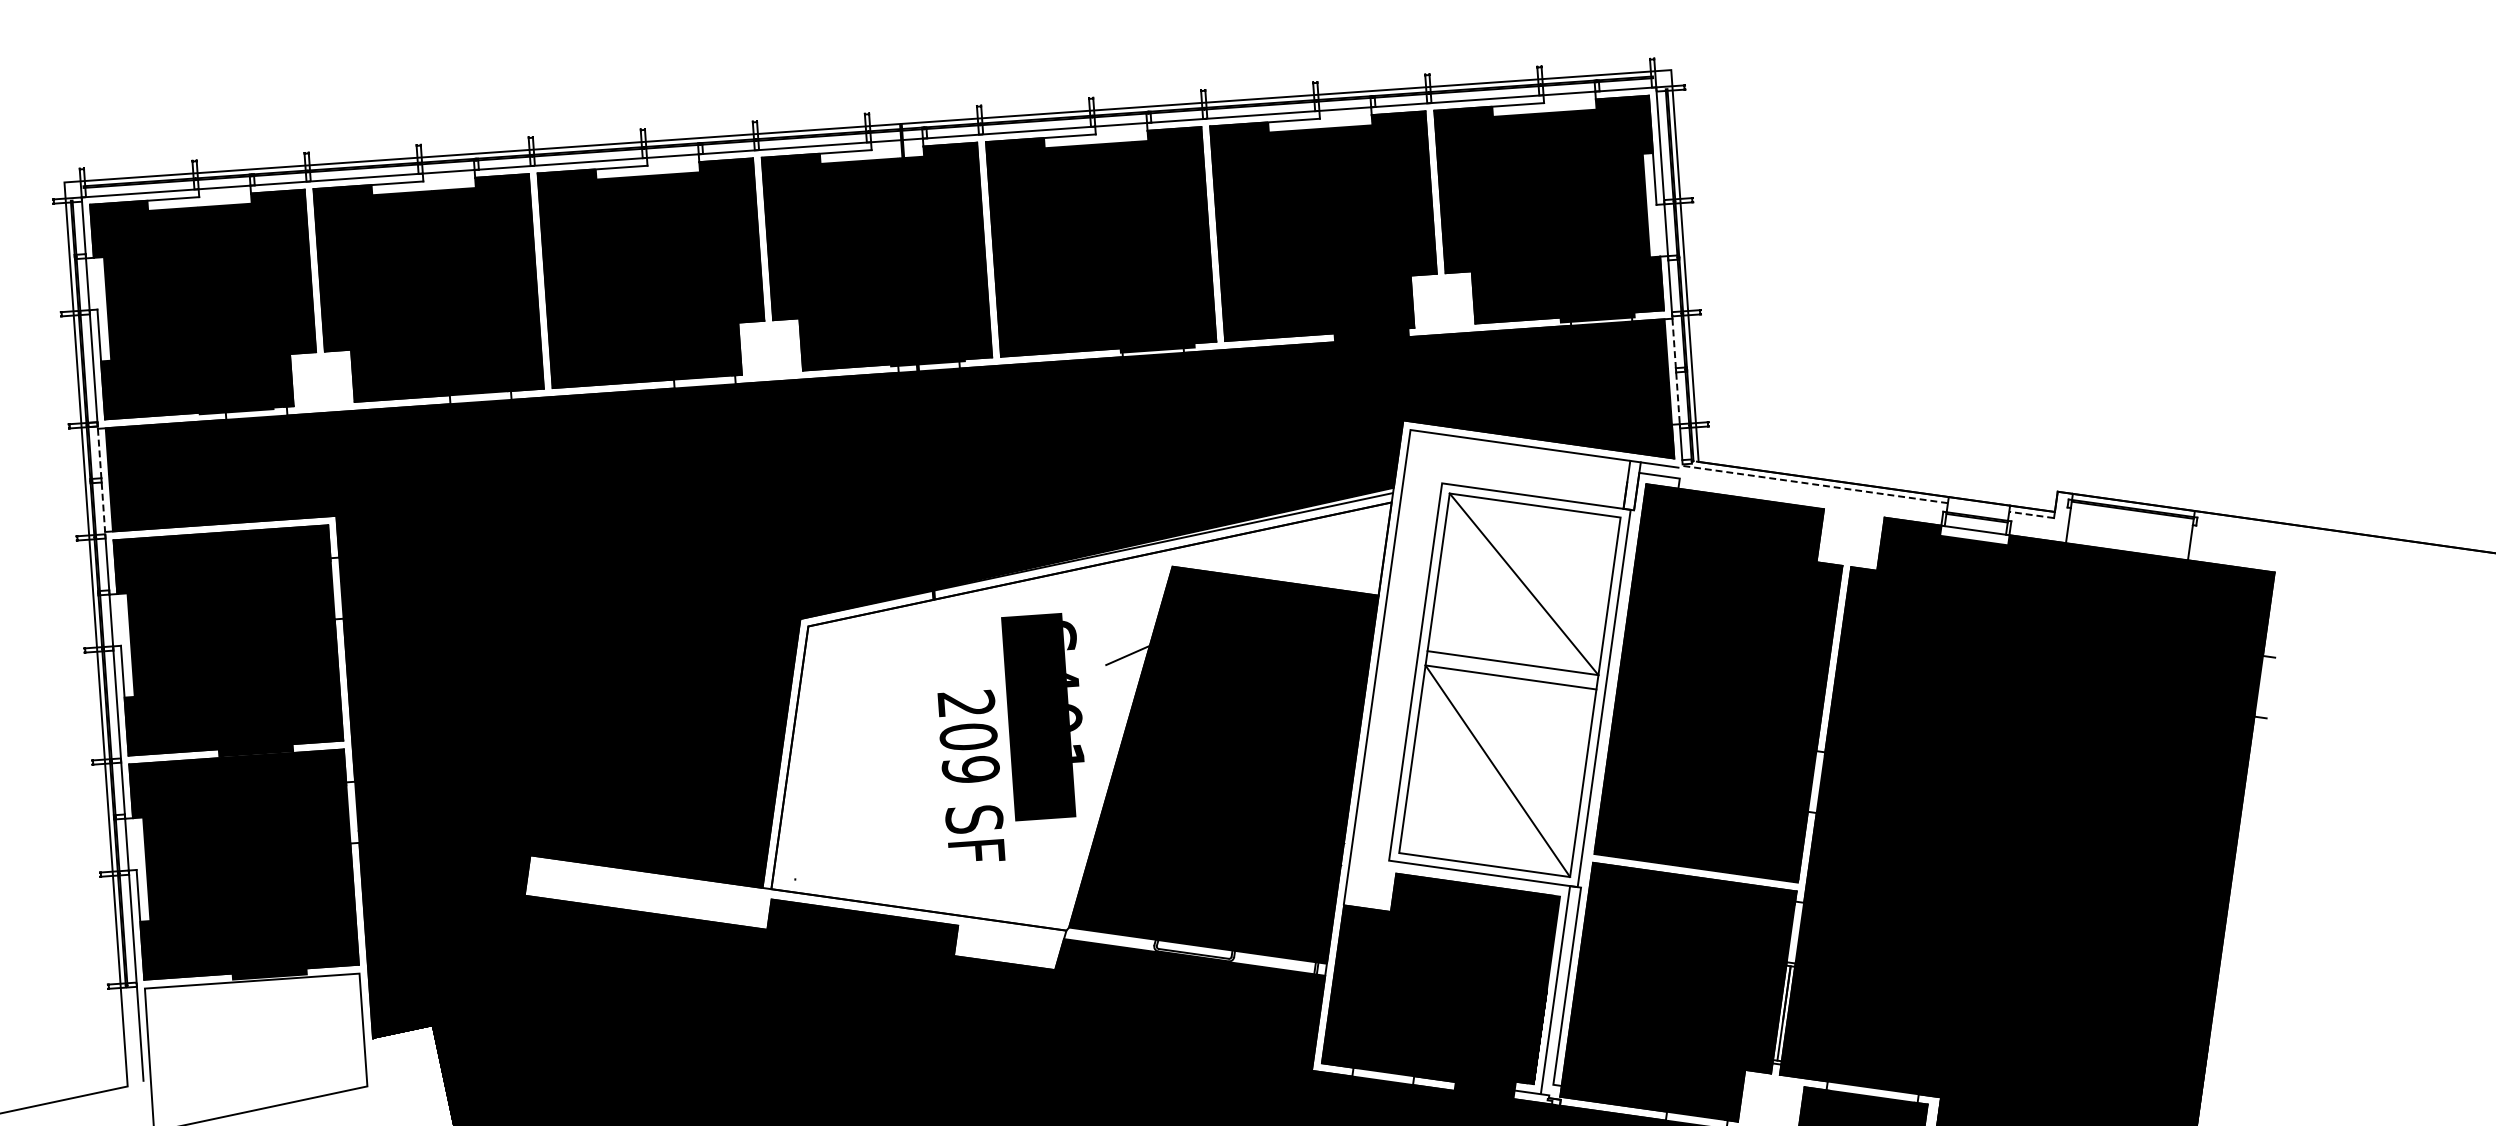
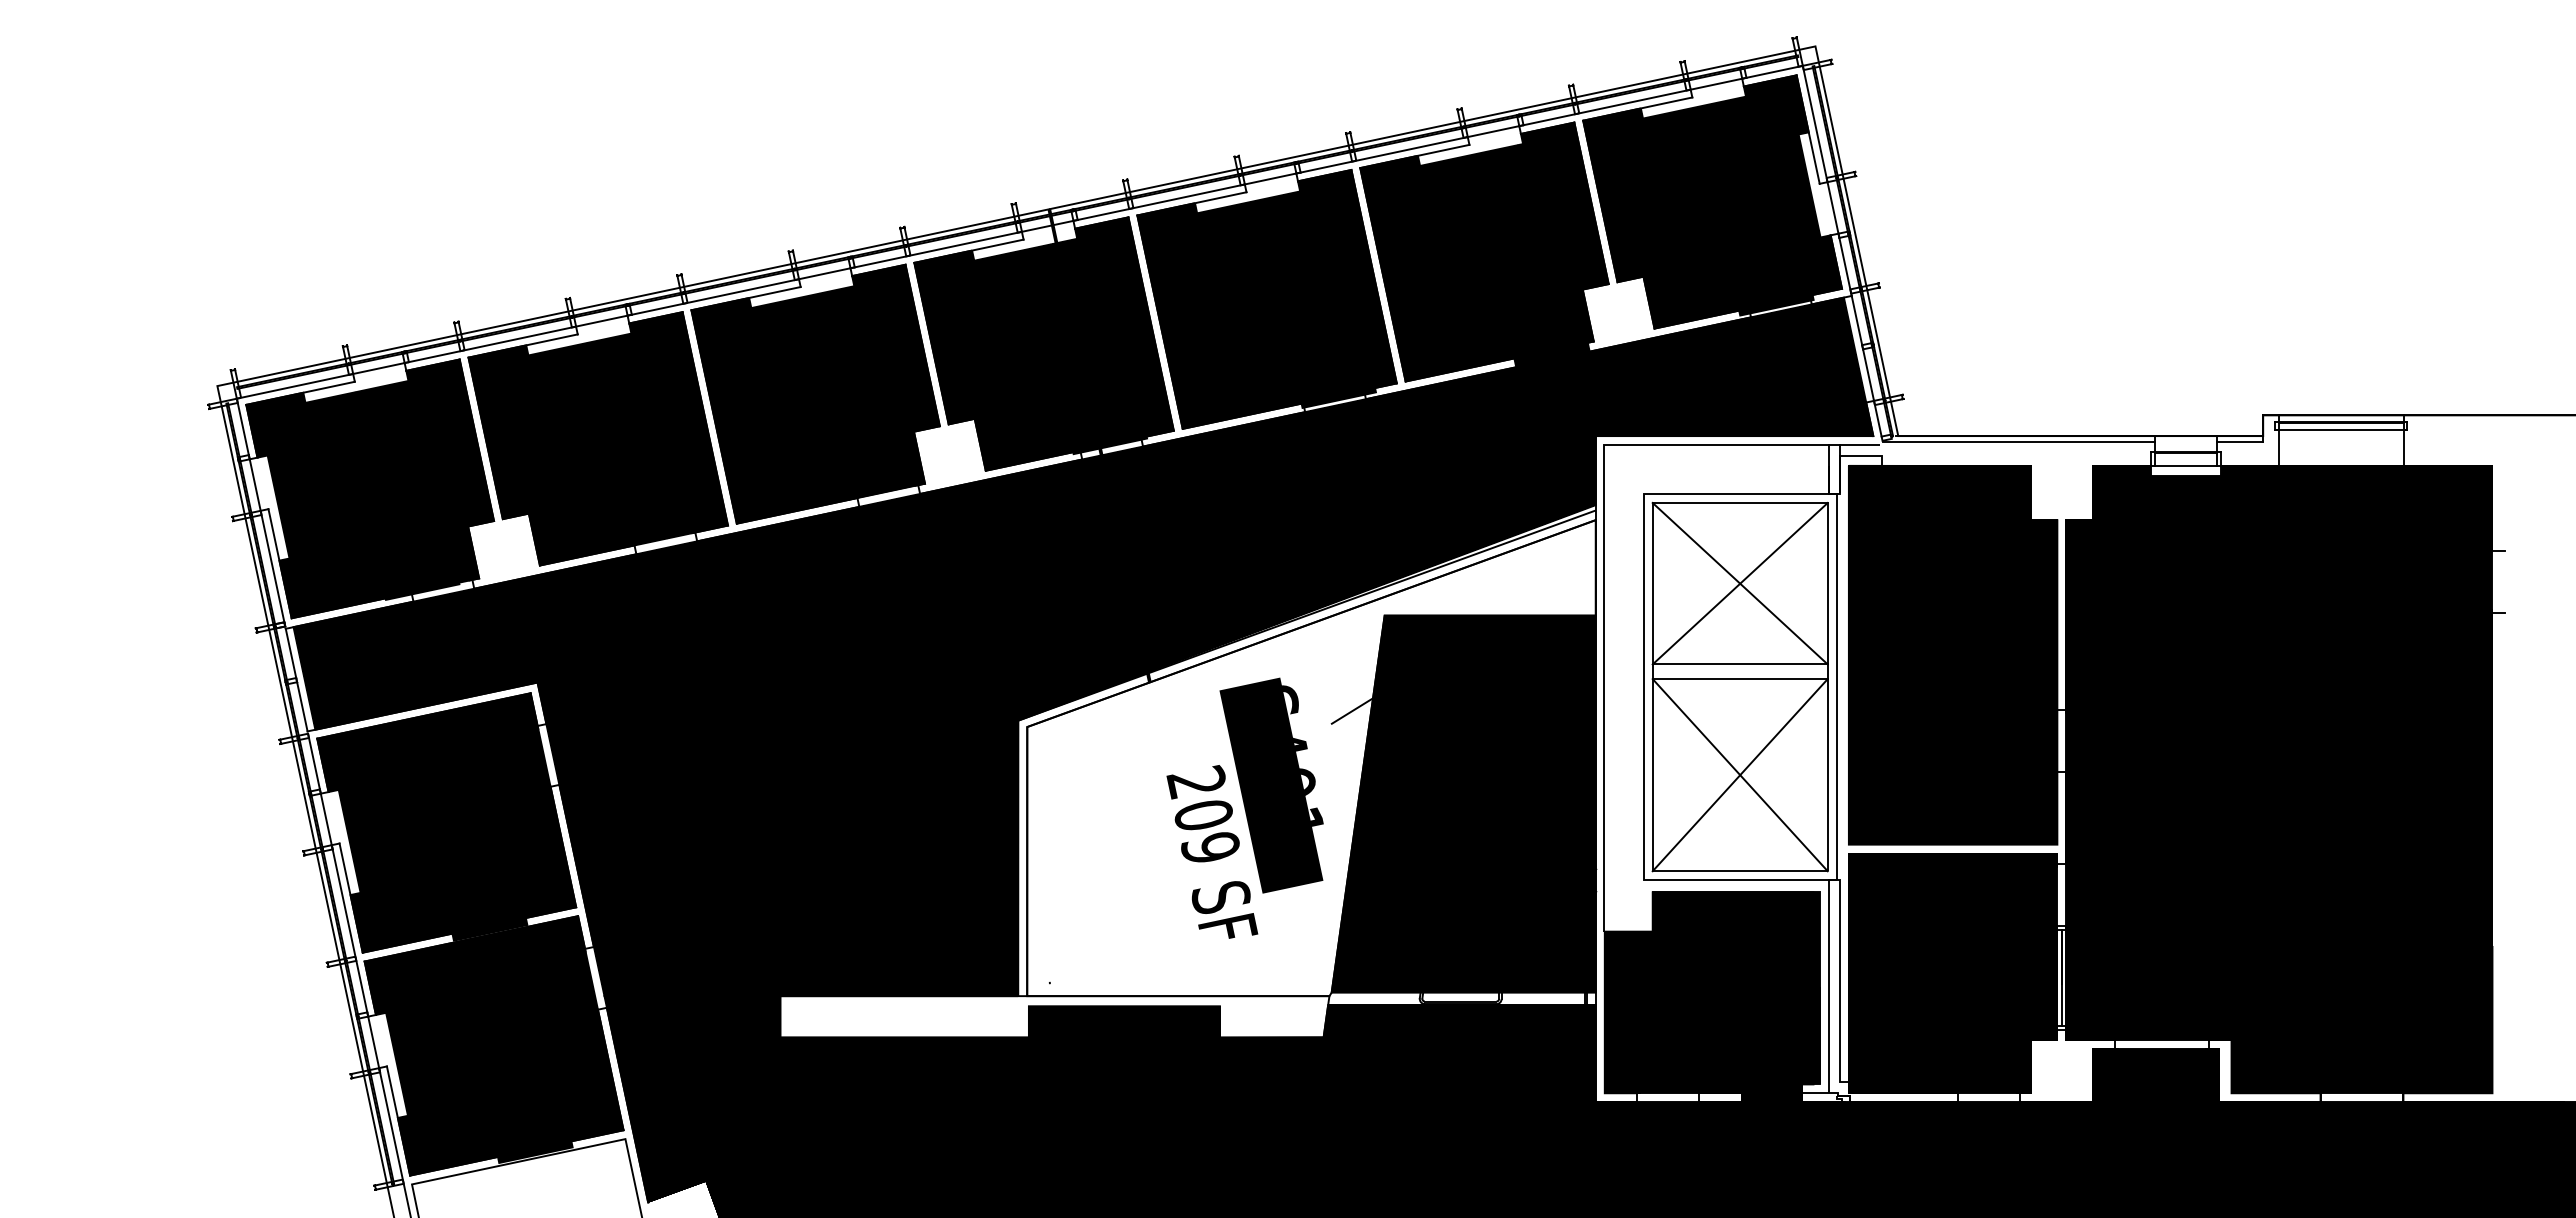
line: (1675, 371) -> (1862, 348), dashed -> solid
line: (101, 480) -> (296, 680), dashed -> solid
line: (1815, 484) -> (2018, 442), dashed -> solid
line: (2031, 515) -> (2240, 442), dashed -> solid
line: (2132, 516) -> (2341, 429), added
line: (1523, 584) -> (1739, 583), added
line: (1497, 771) -> (1739, 775), added

